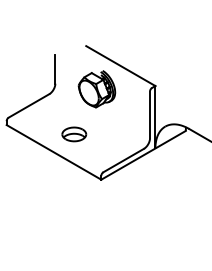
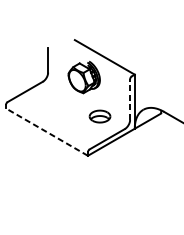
line: (150, 114) -> (130, 99), solid -> dashed
part: (74, 134) -> (100, 116), moved
line: (54, 152) -> (47, 132), solid -> dashed

